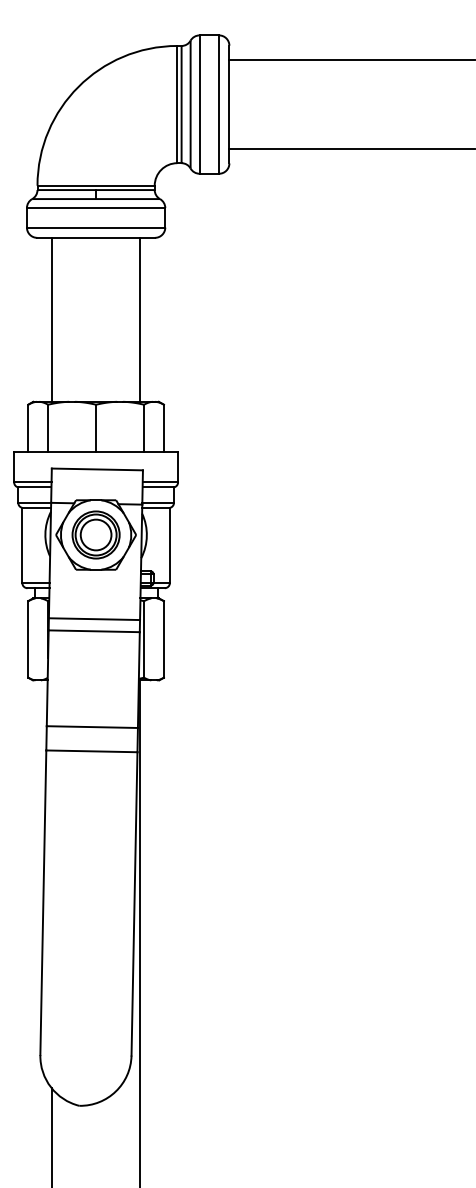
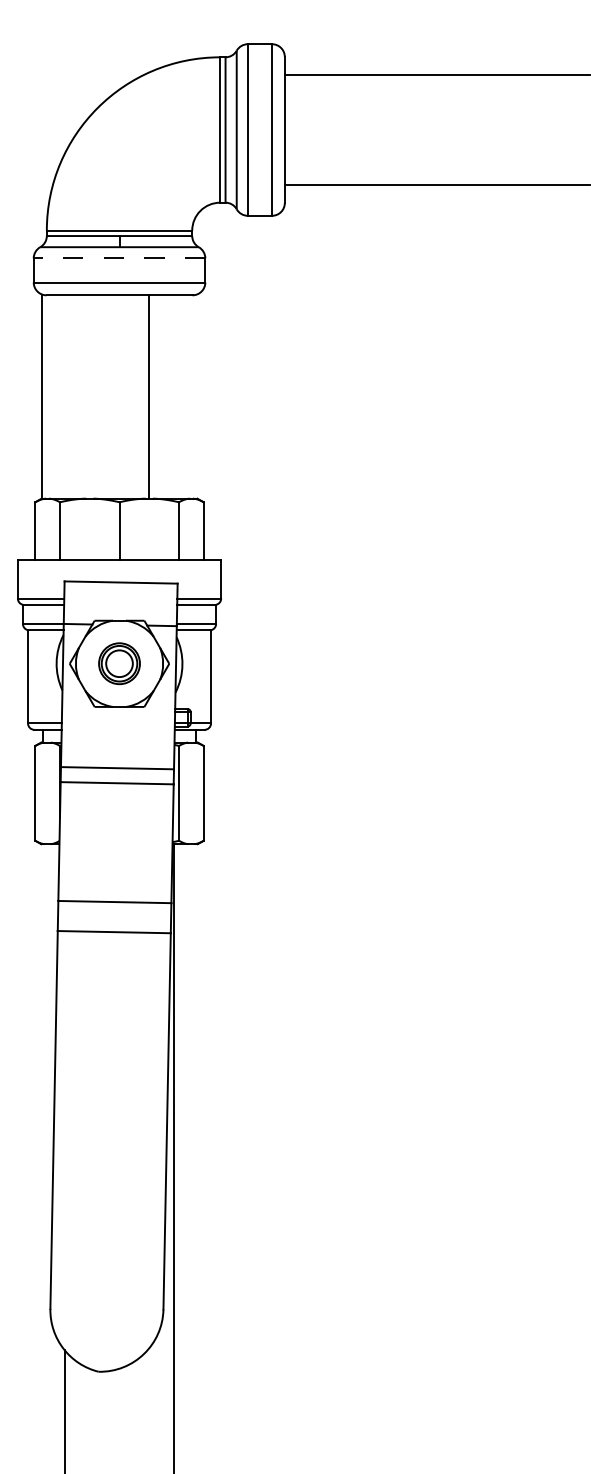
line: (96, 208) -> (119, 258), solid -> dashed
line: (51, 319) -> (41, 396), moved
line: (140, 319) -> (149, 396), moved
part: (96, 534) -> (119, 663), size x0.7

